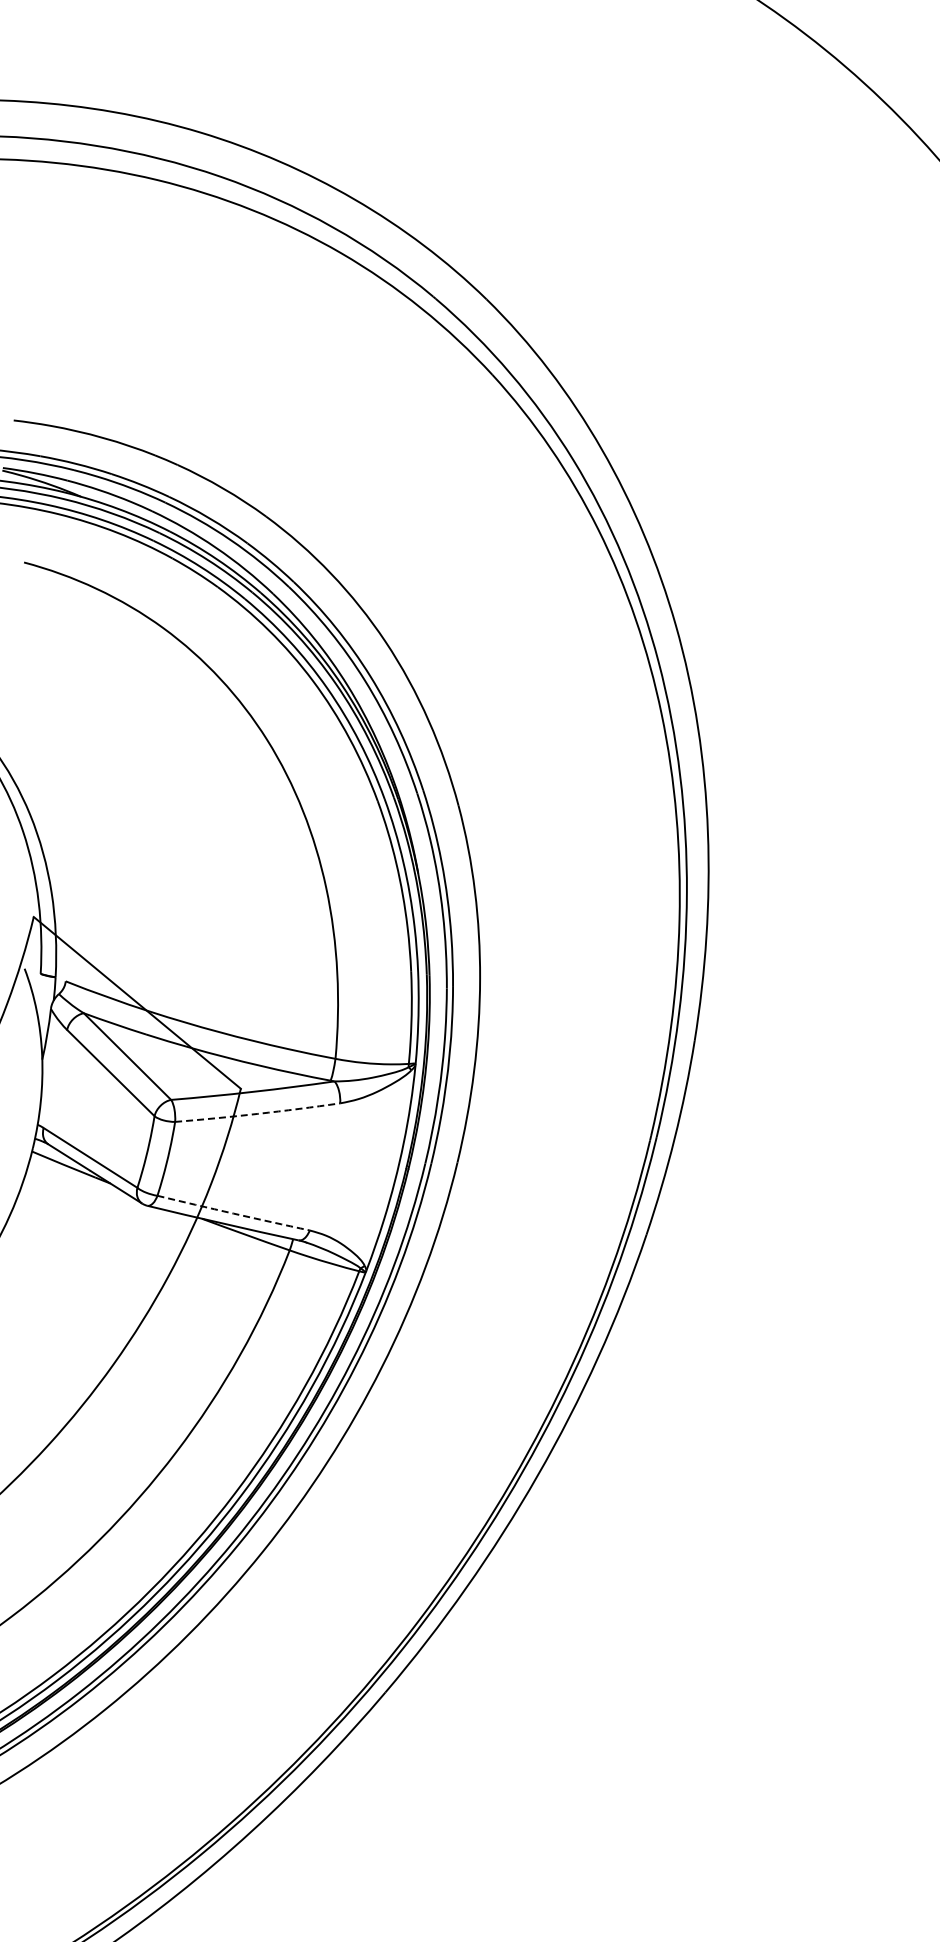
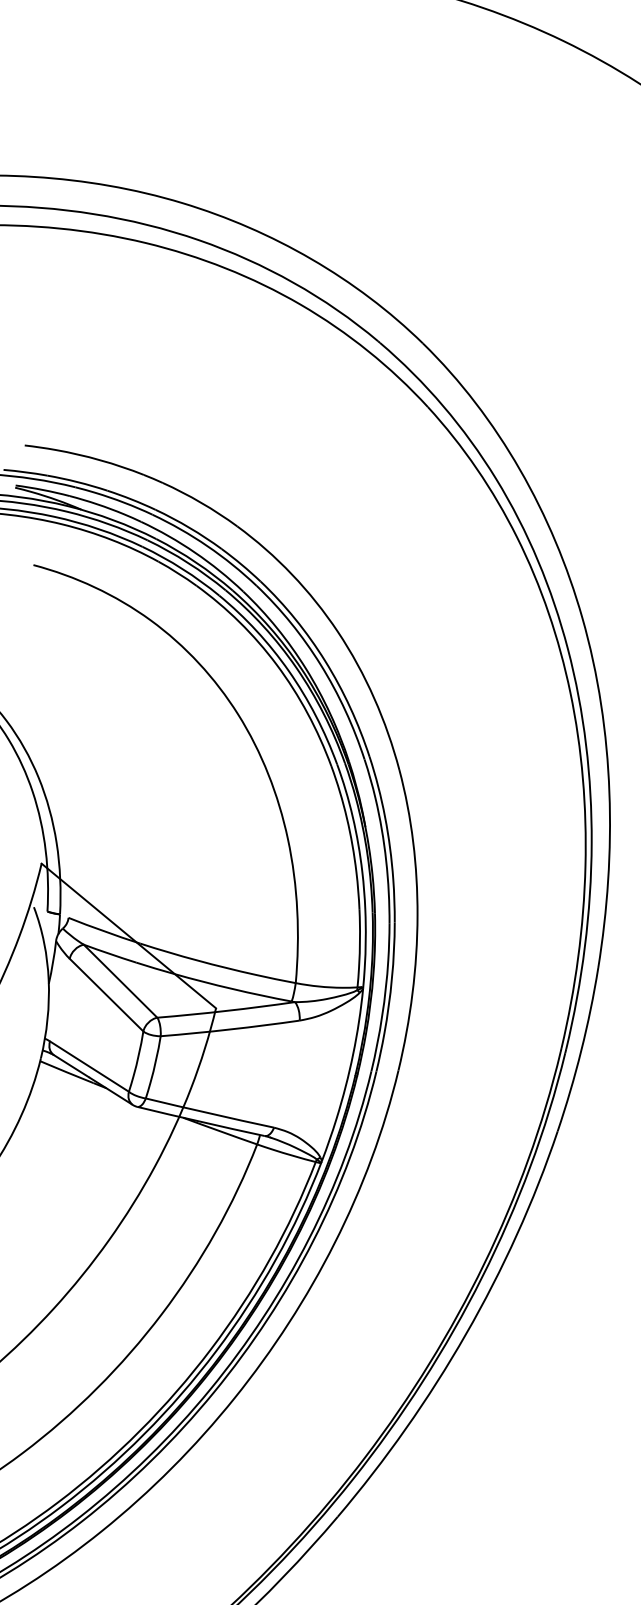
arc: (257, 1113) -> (230, 1029), dashed -> solid
arc: (233, 1213) -> (209, 1113), dashed -> solid

